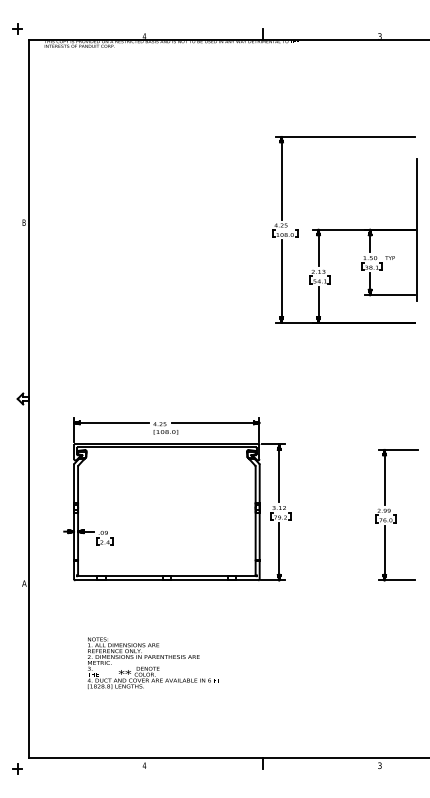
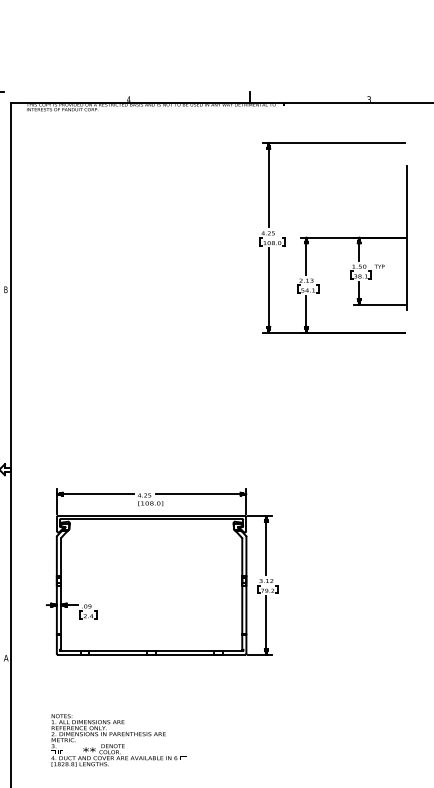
part: (344, 229) -> (332, 237), moved
part: (396, 515) -> (386, 588), removed
text: (152, 663) -> (117, 740), moved

